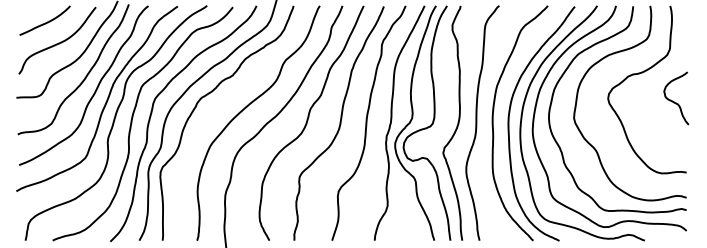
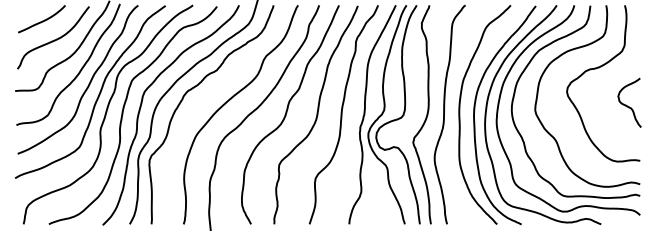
curve: (674, 101) -> (627, 105), moved

